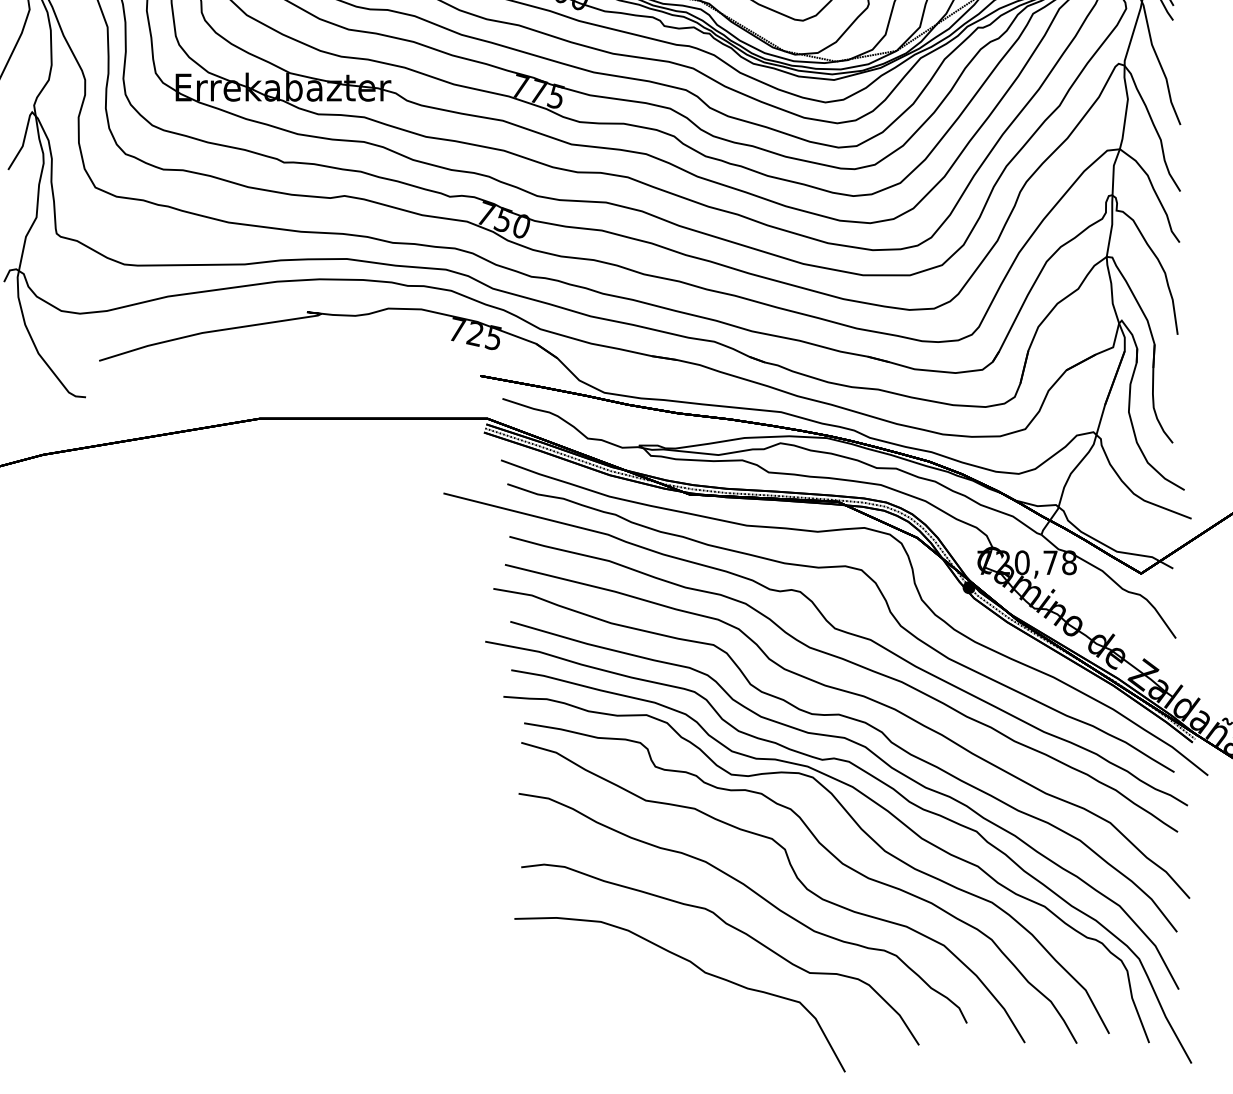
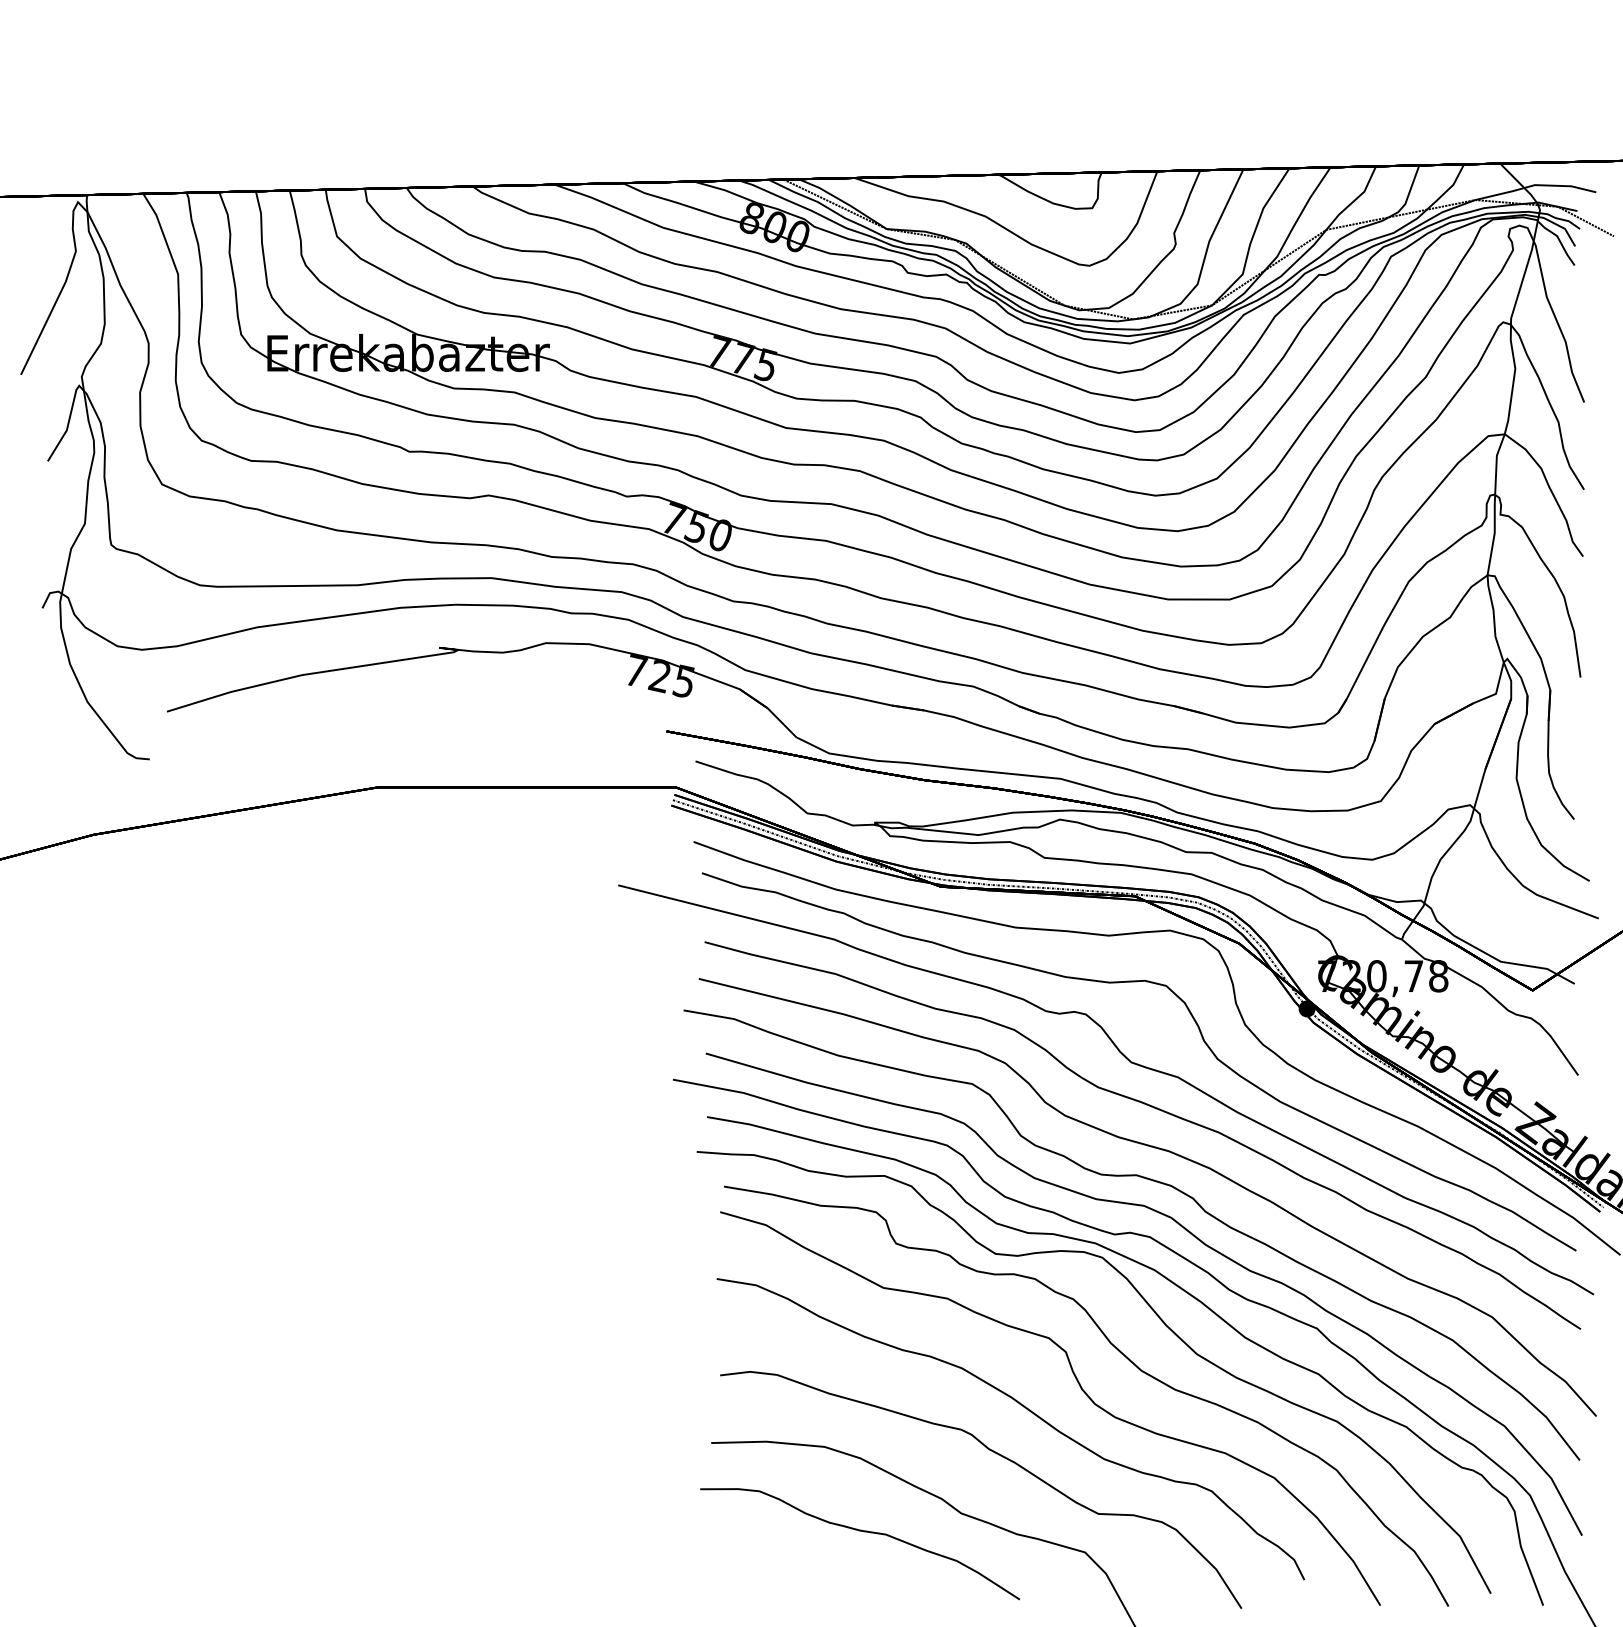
curve: (631, 987) -> (864, 1532), added

